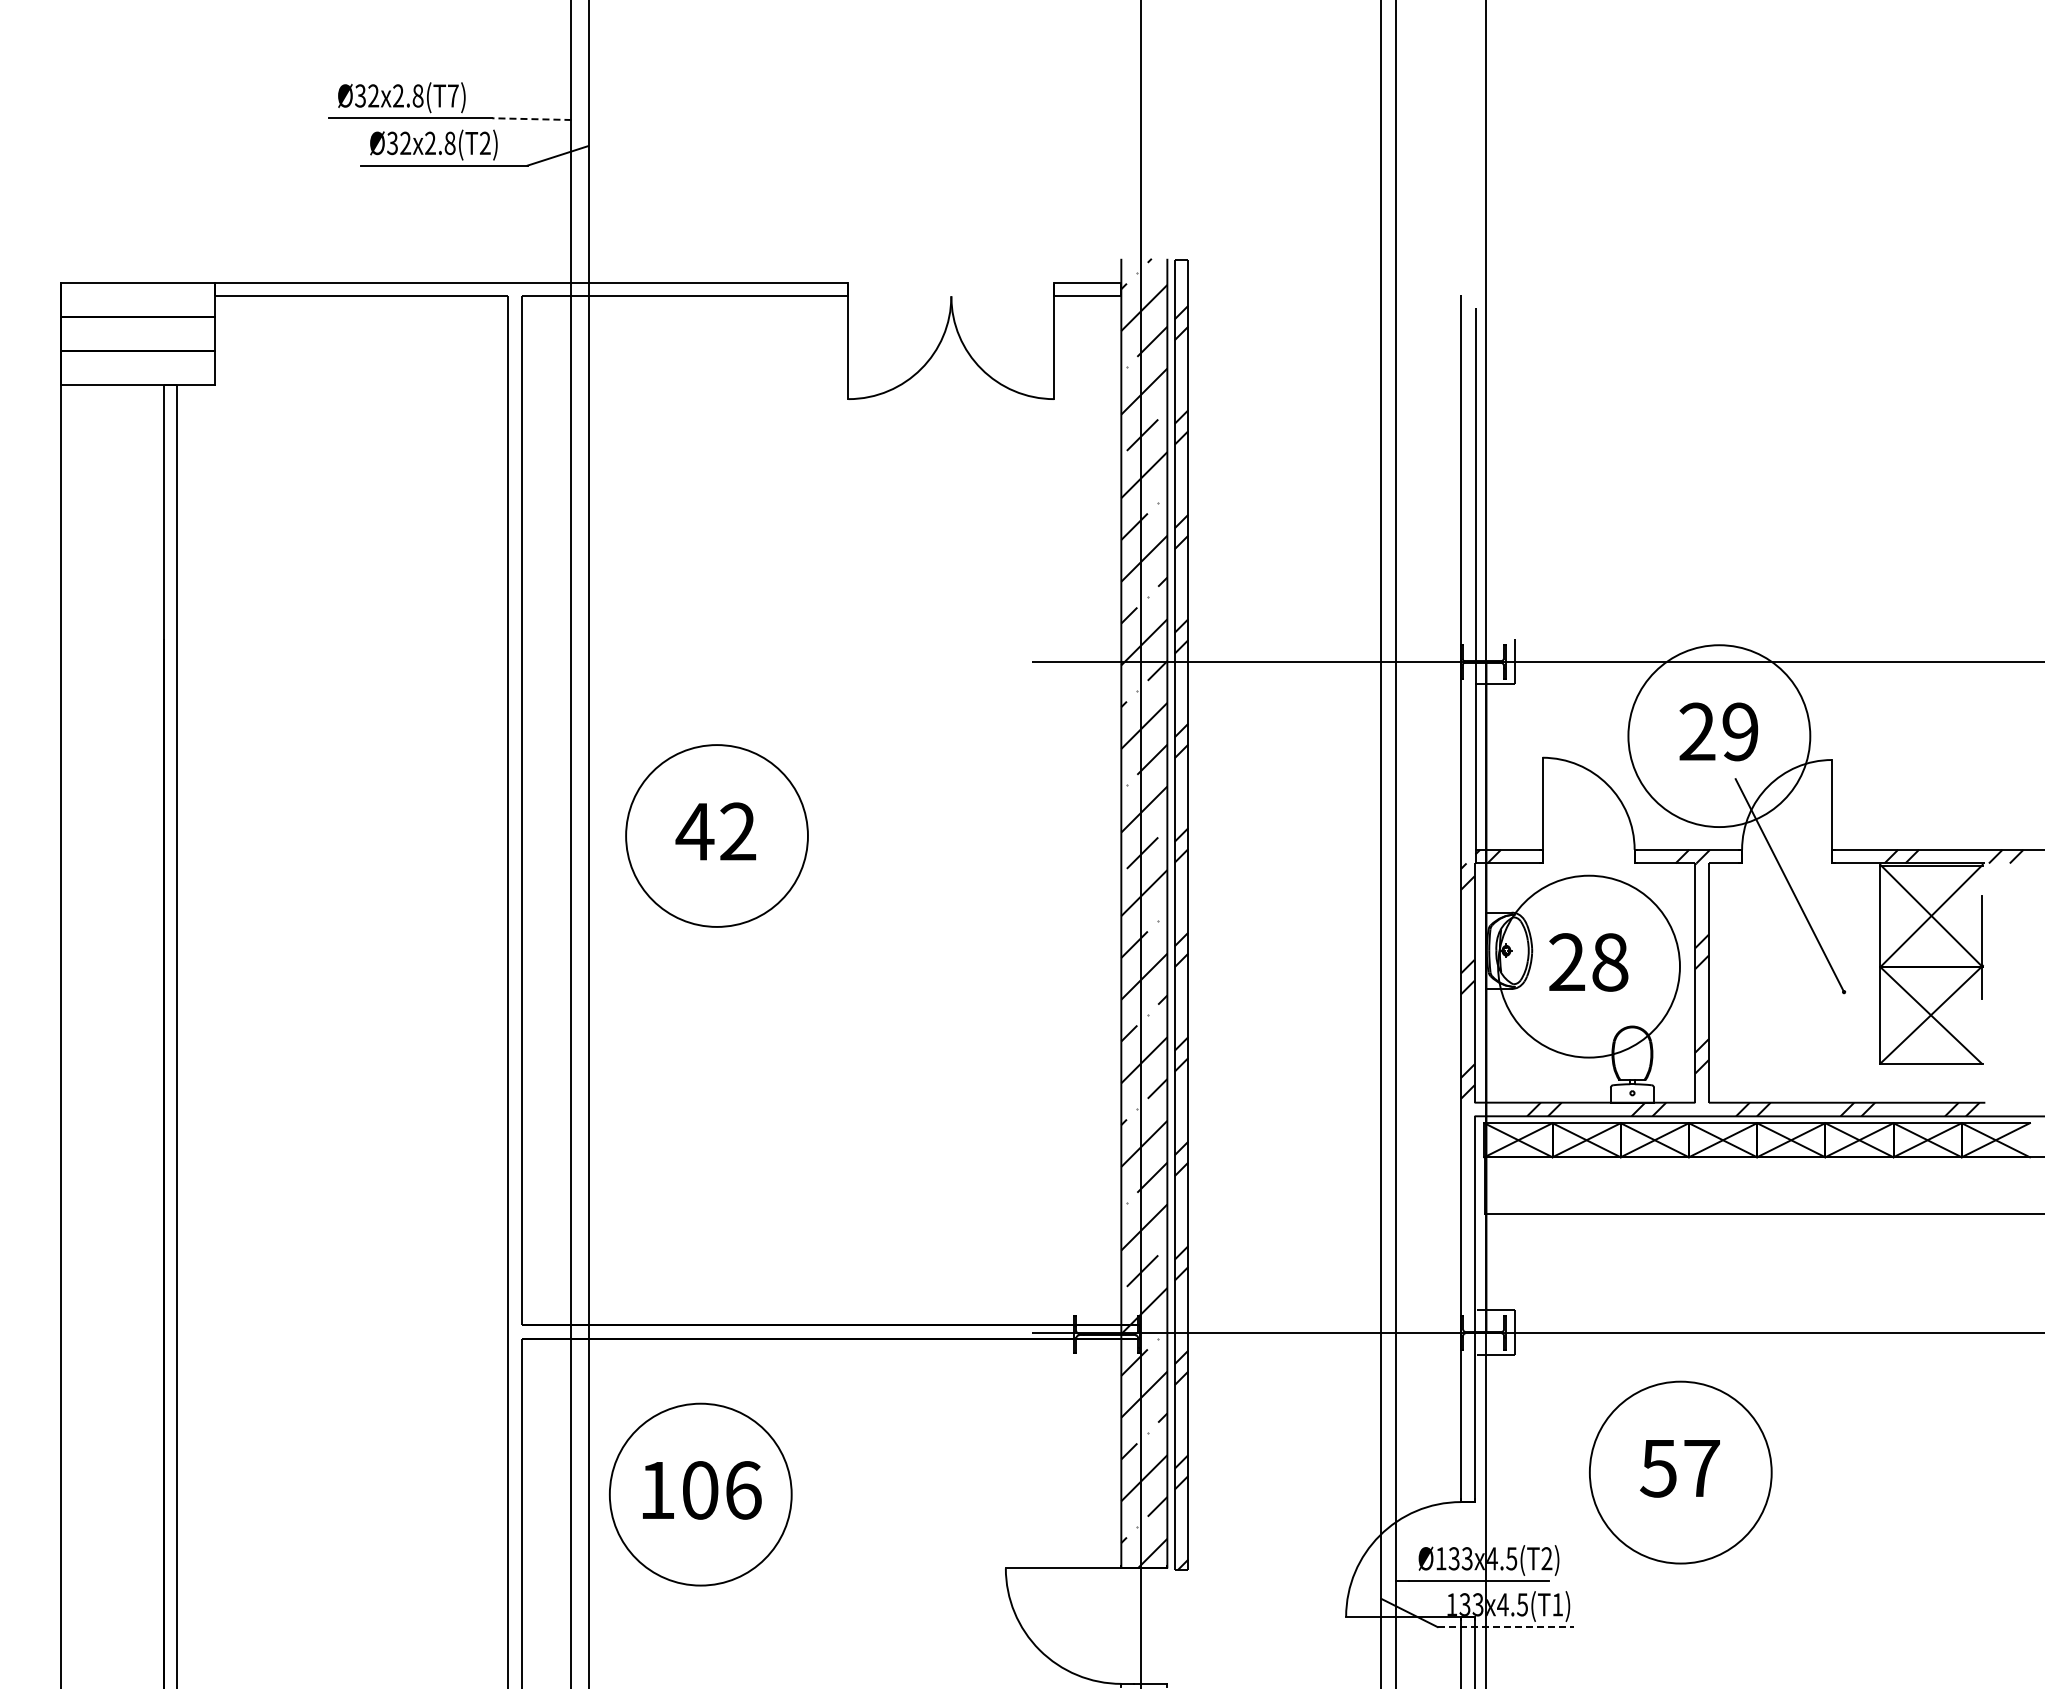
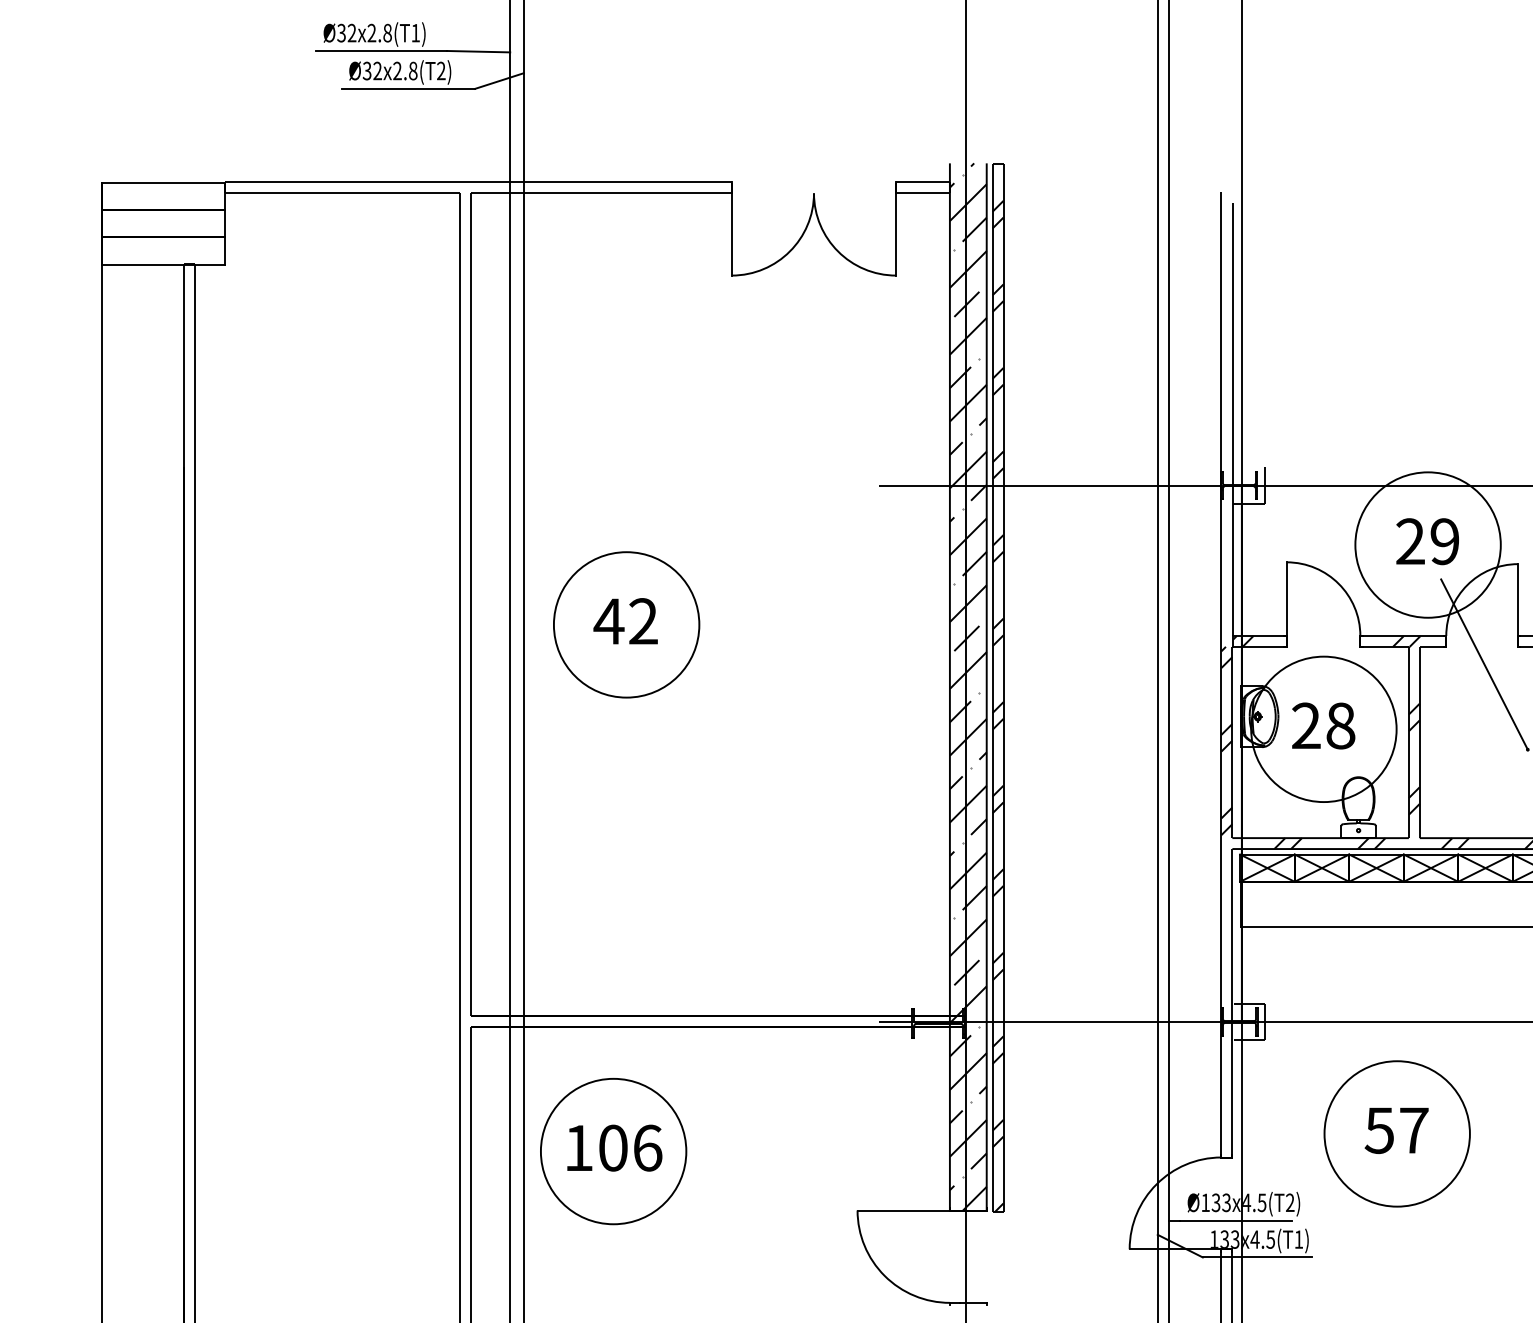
text: (453, 95) -> (415, 32), 7) -> 1)
line: (531, 119) -> (478, 51), dashed -> solid
line: (1505, 1627) -> (1257, 1257), dashed -> solid

